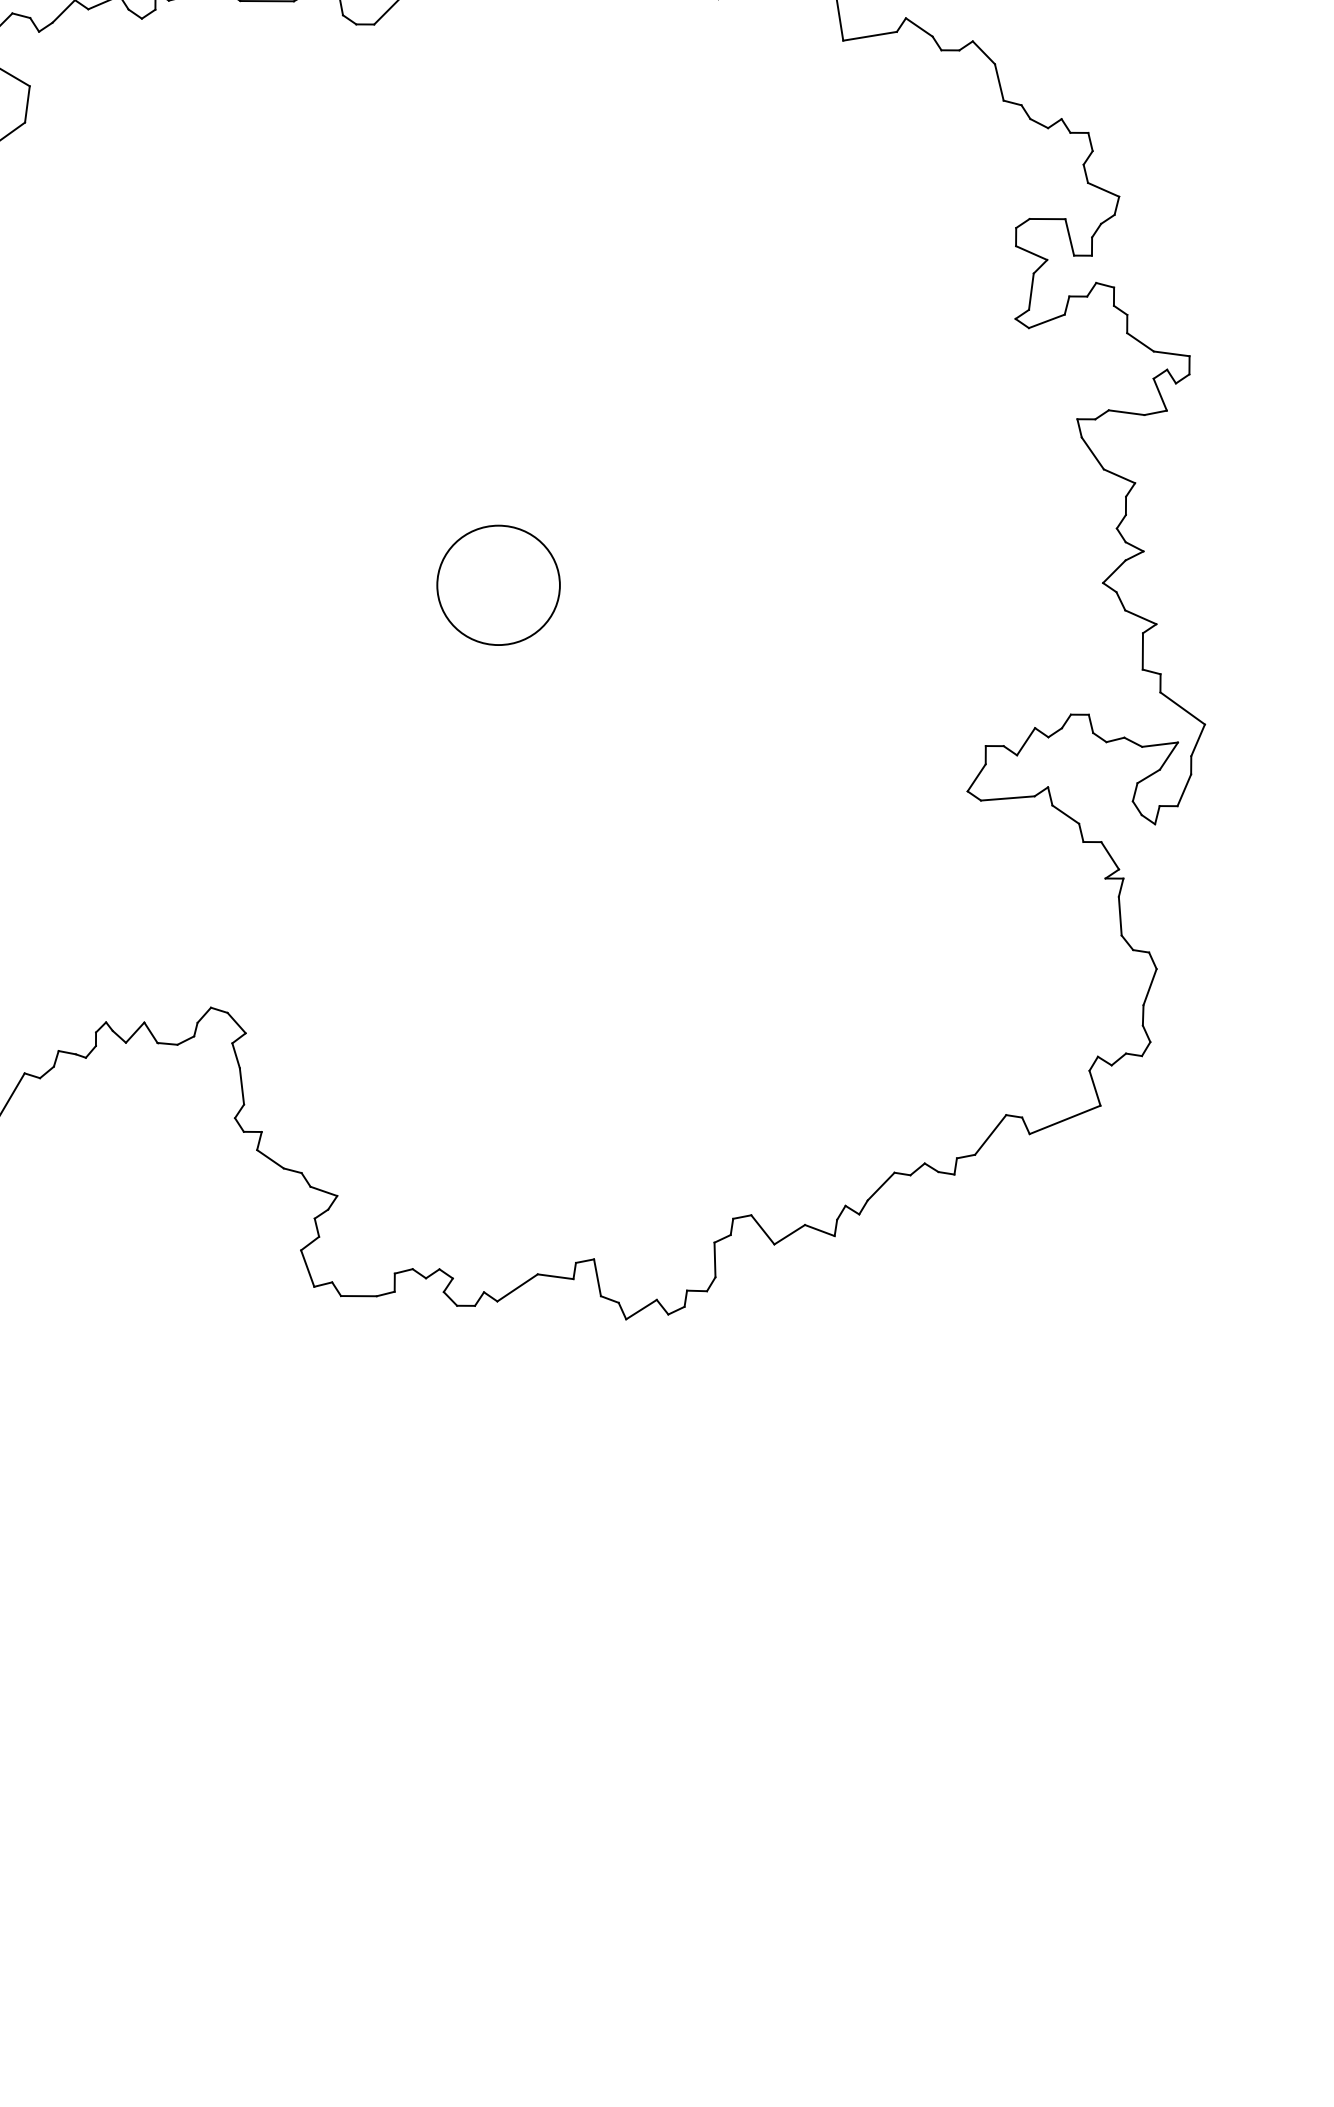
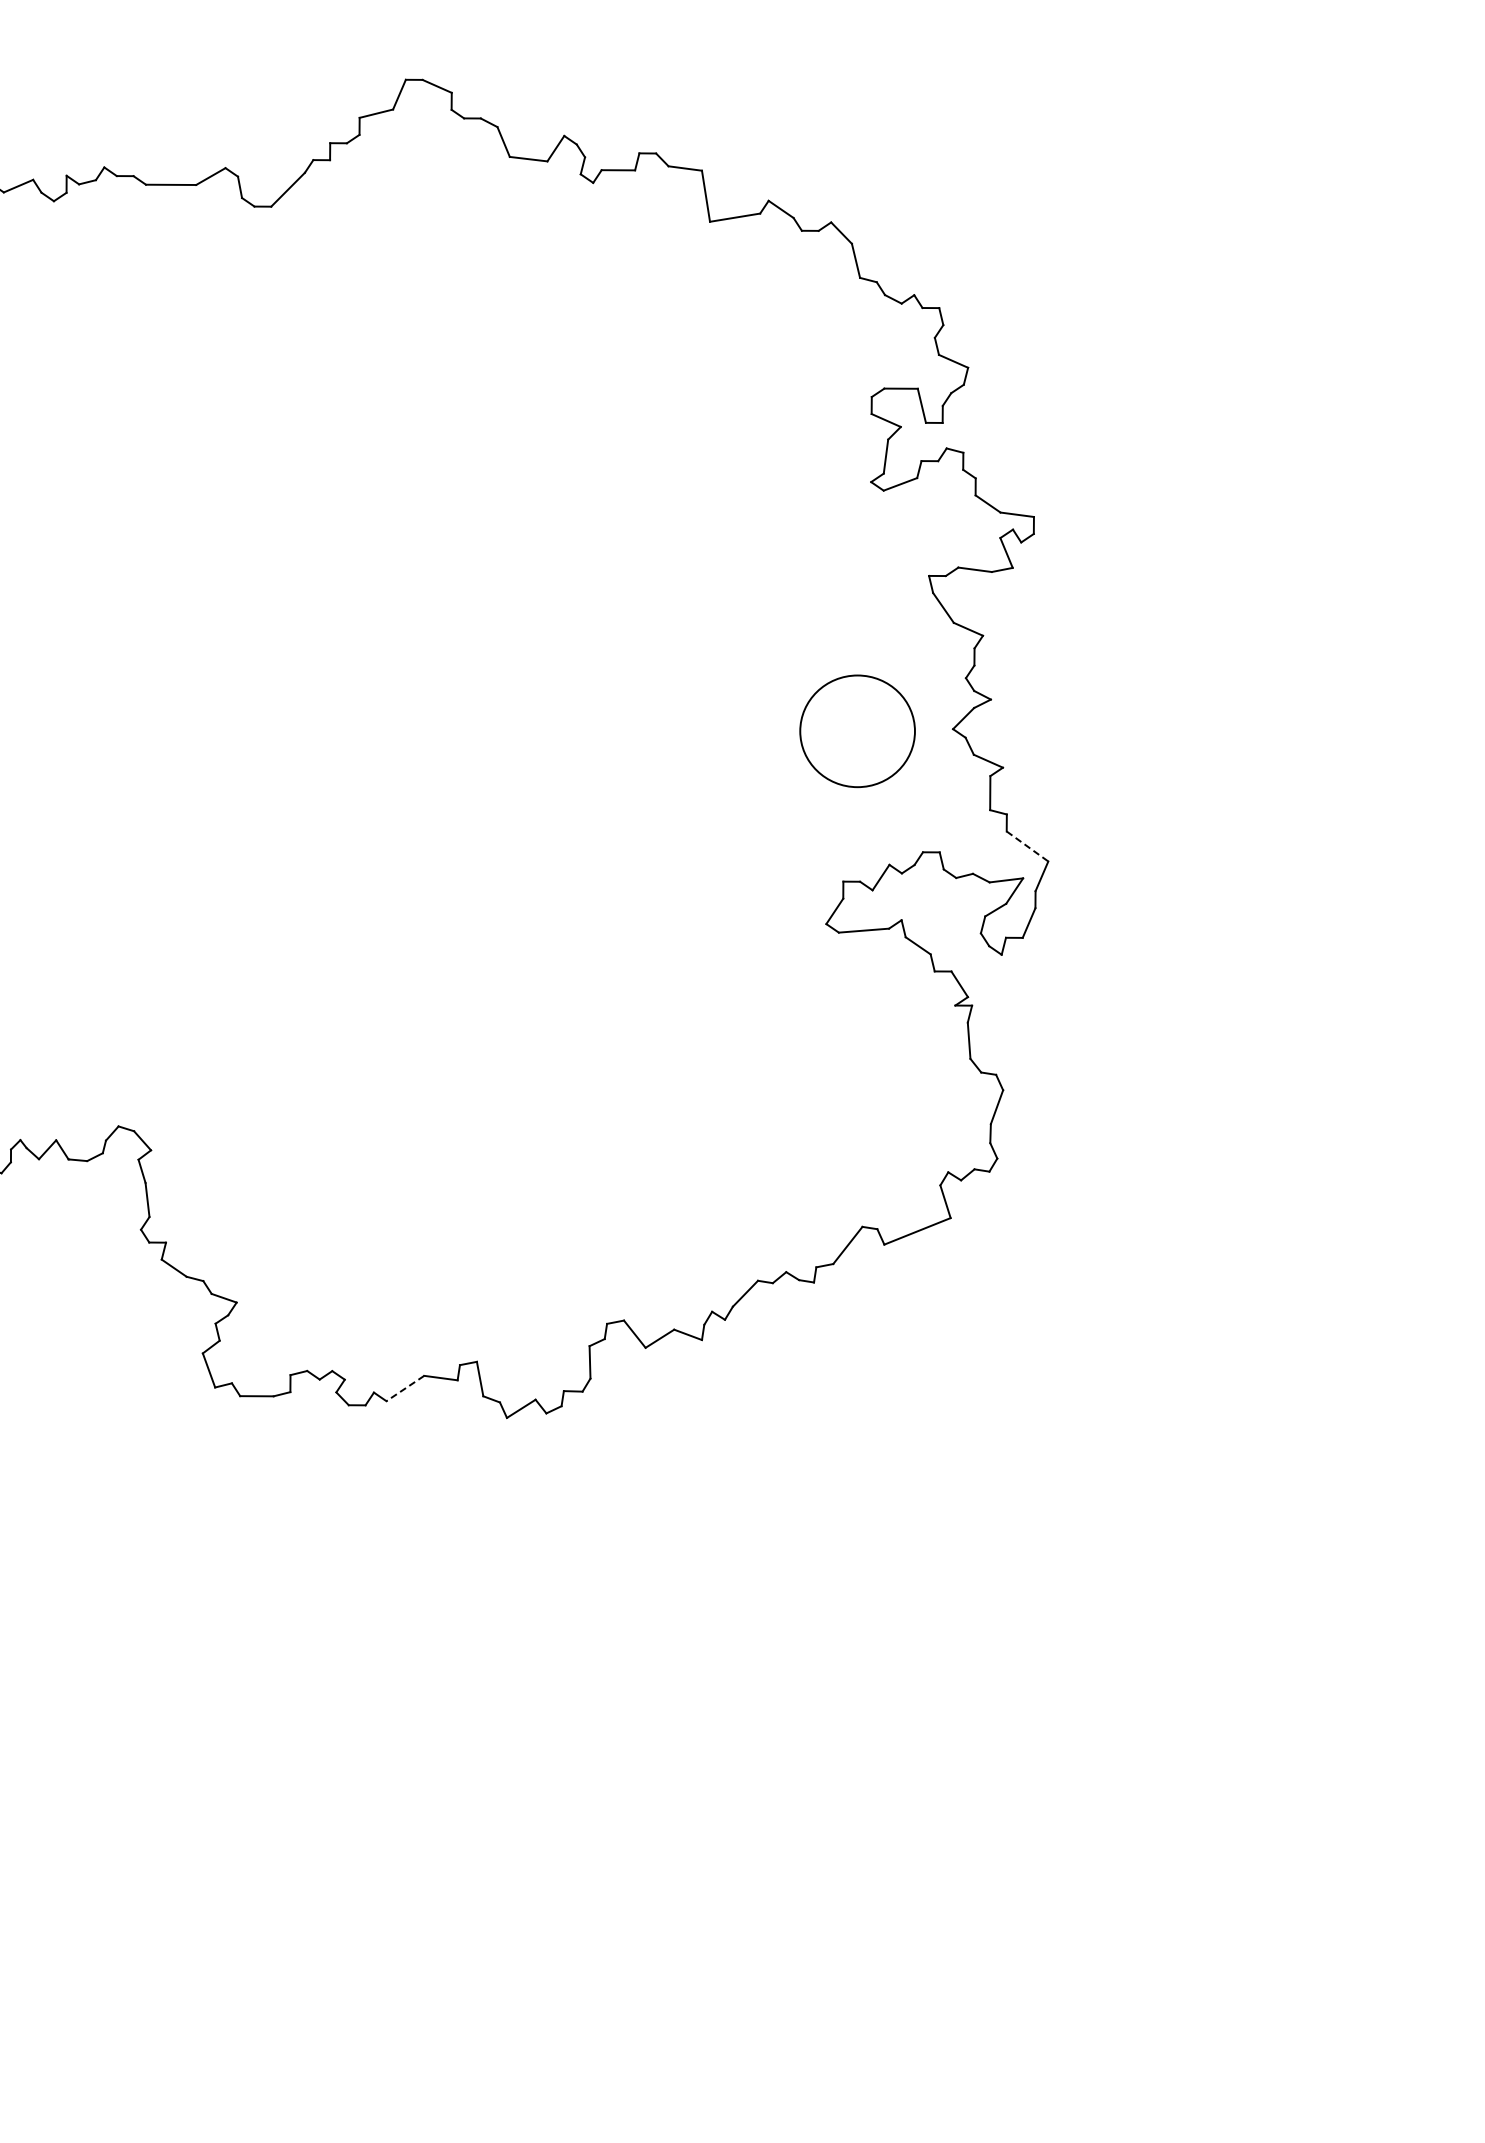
part: (498, 585) -> (857, 731), moved
line: (1182, 708) -> (1027, 846), solid -> dashed
line: (517, 1287) -> (405, 1388), solid -> dashed

